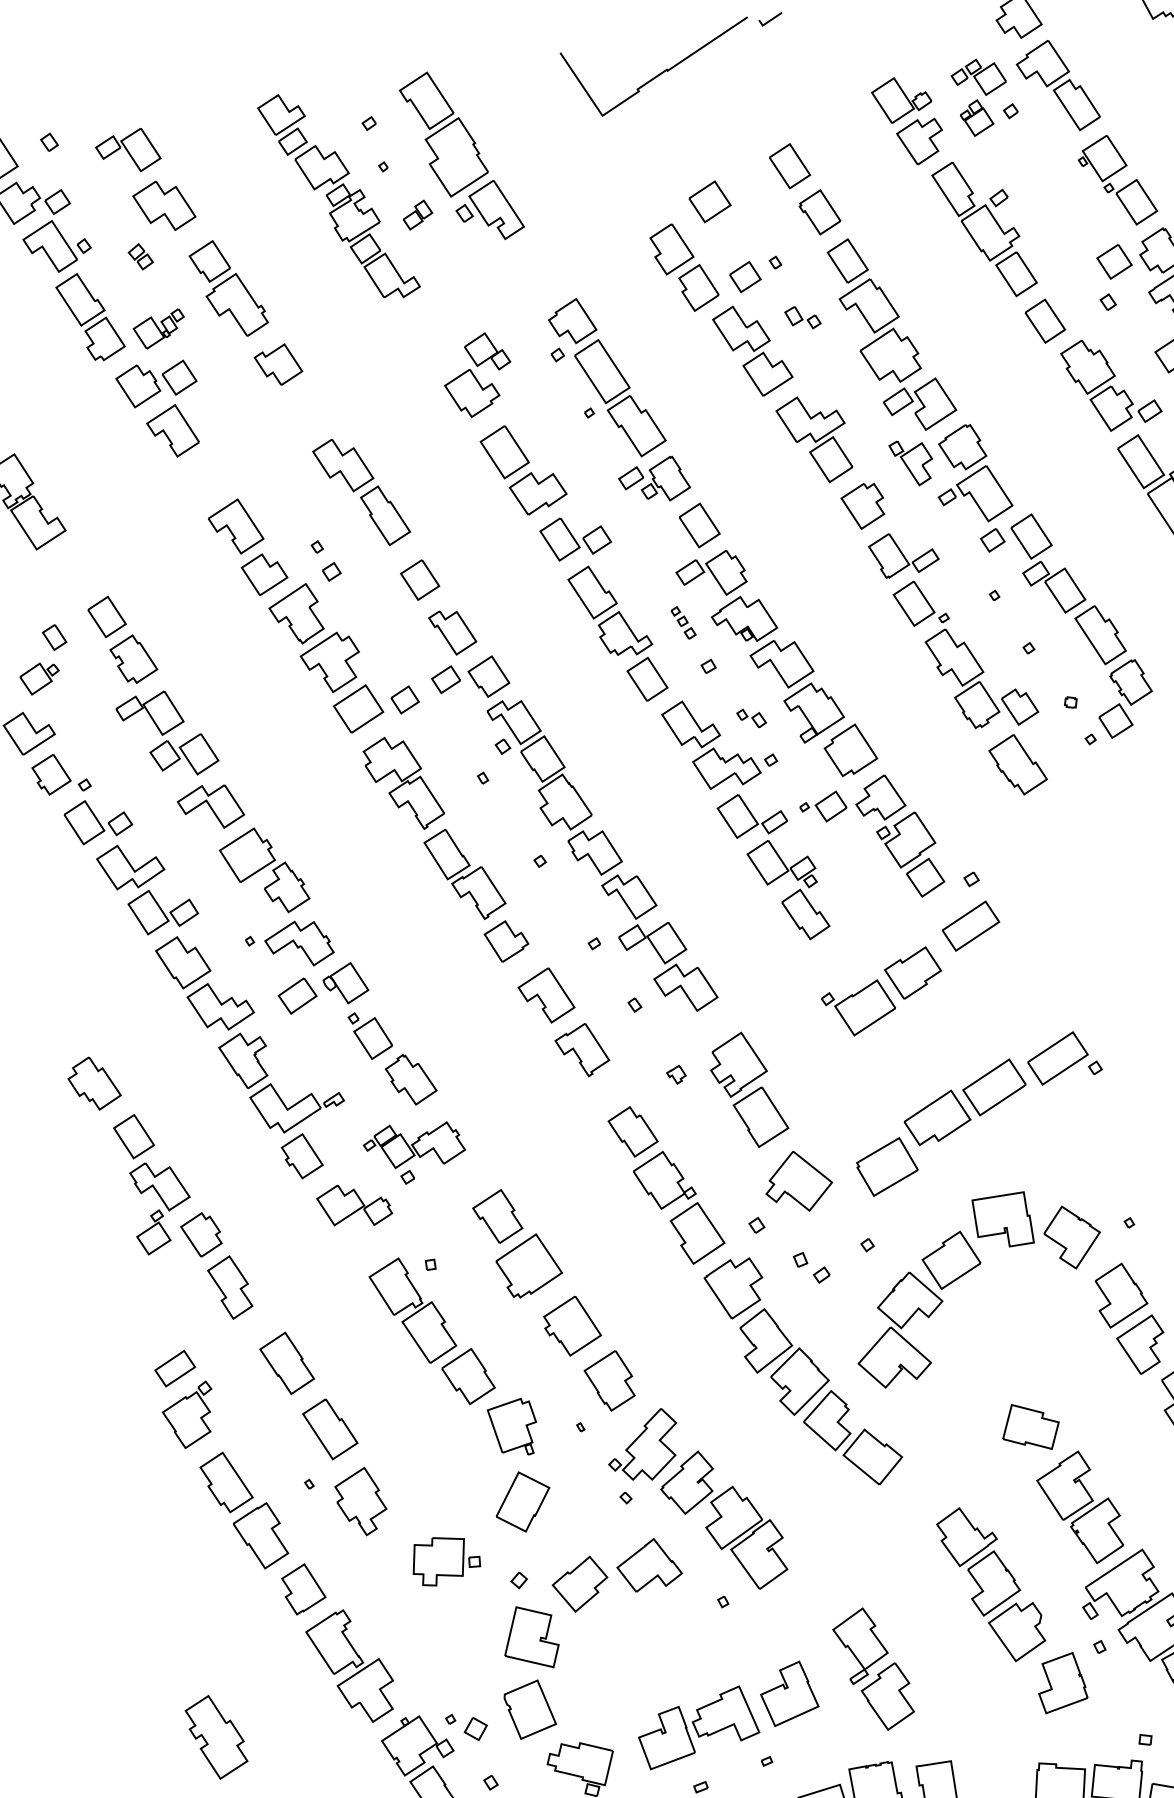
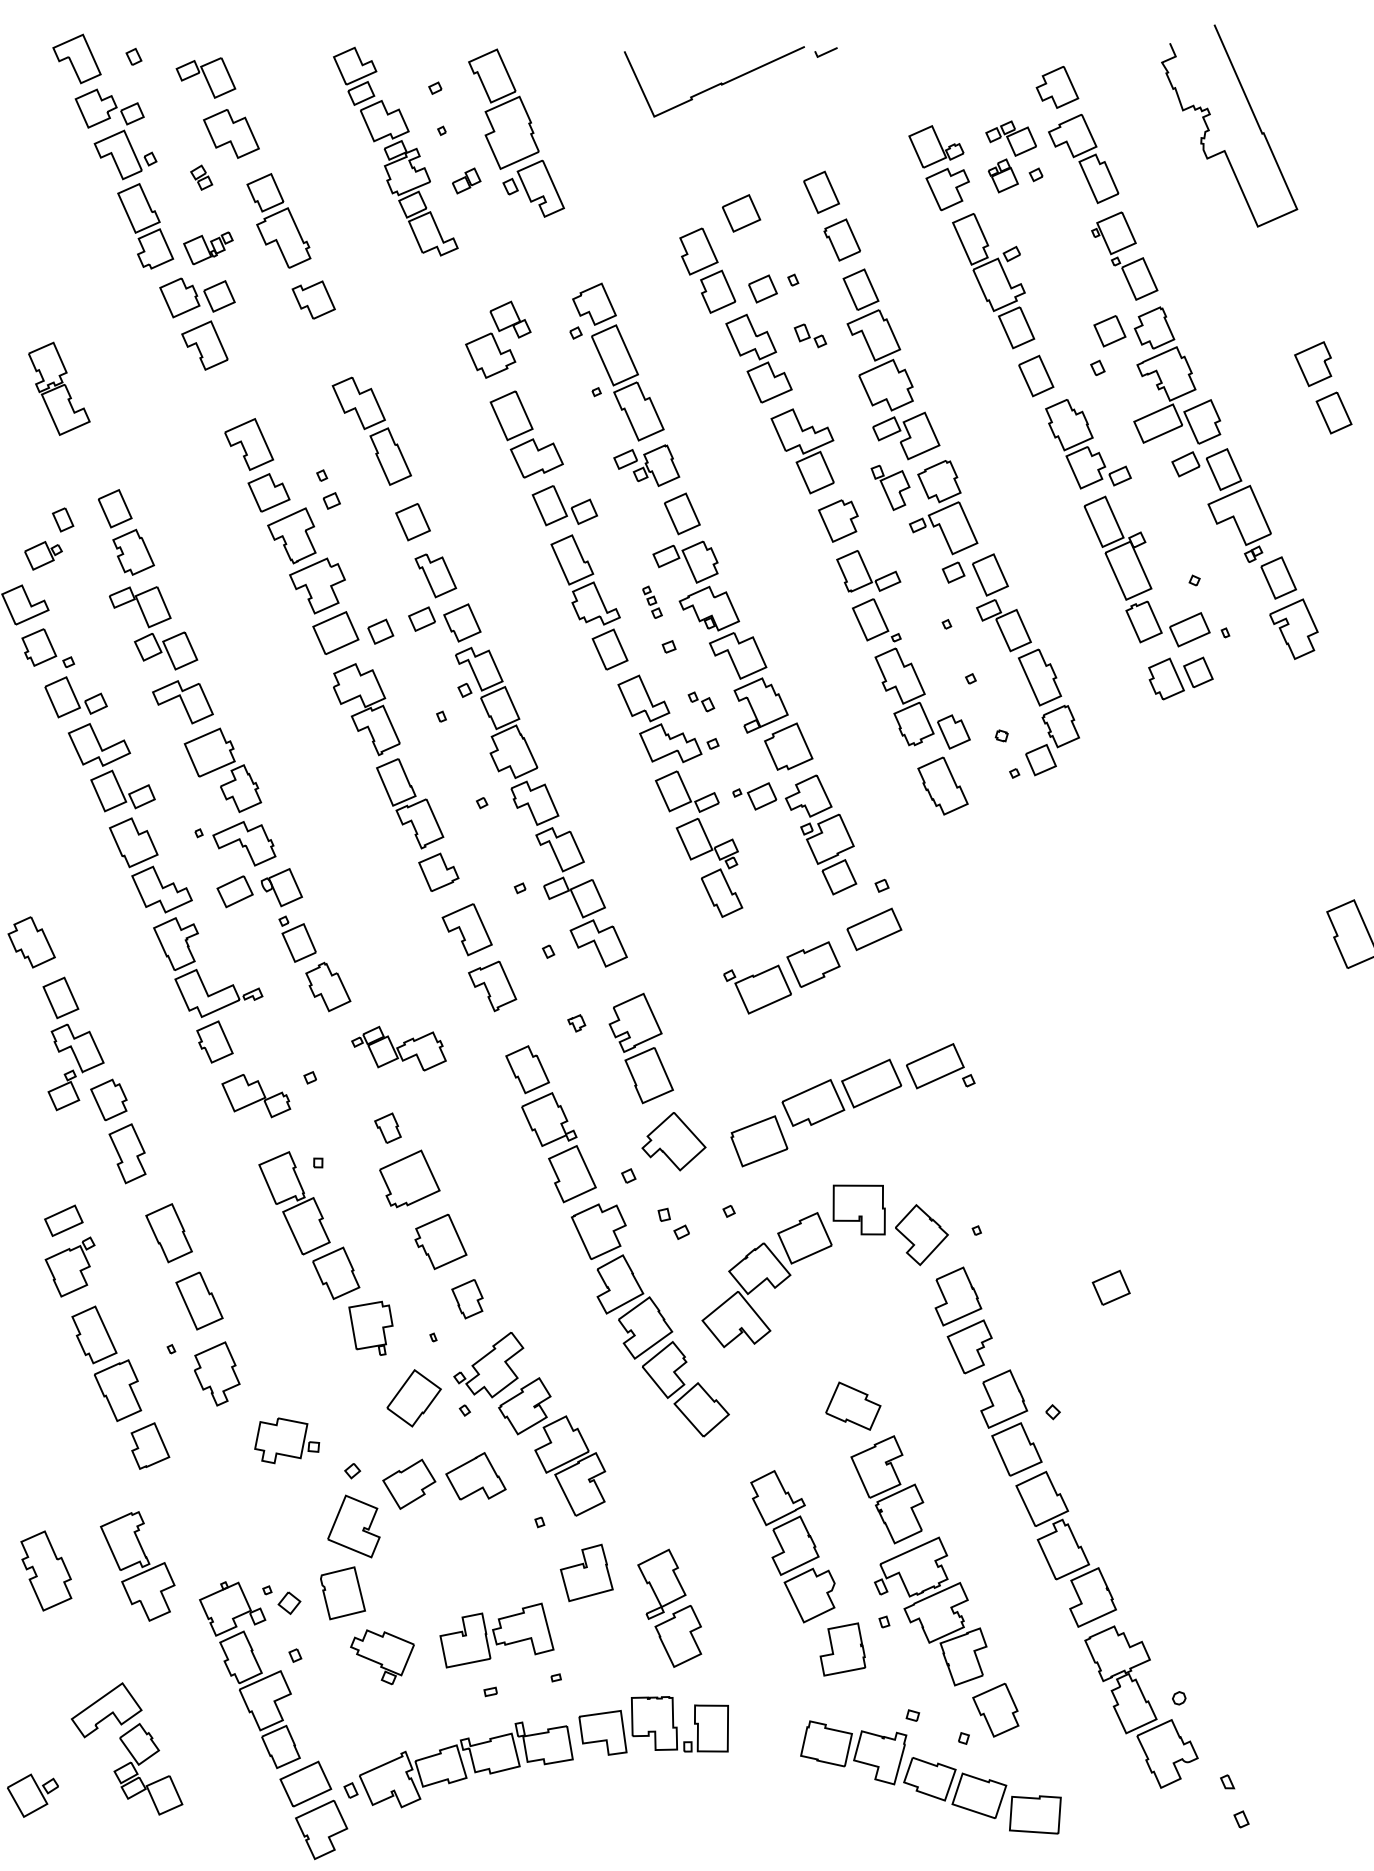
part: (413, 1145) -> (398, 1048), moved
part: (496, 1216) -> (387, 1127), size x0.6
part: (609, 1380) -> (467, 1298), size x0.7
part: (522, 1502) -> (413, 1398), moved
part: (351, 1667) -> (137, 1566), moved
part: (788, 1693) -> (586, 1572), moved

